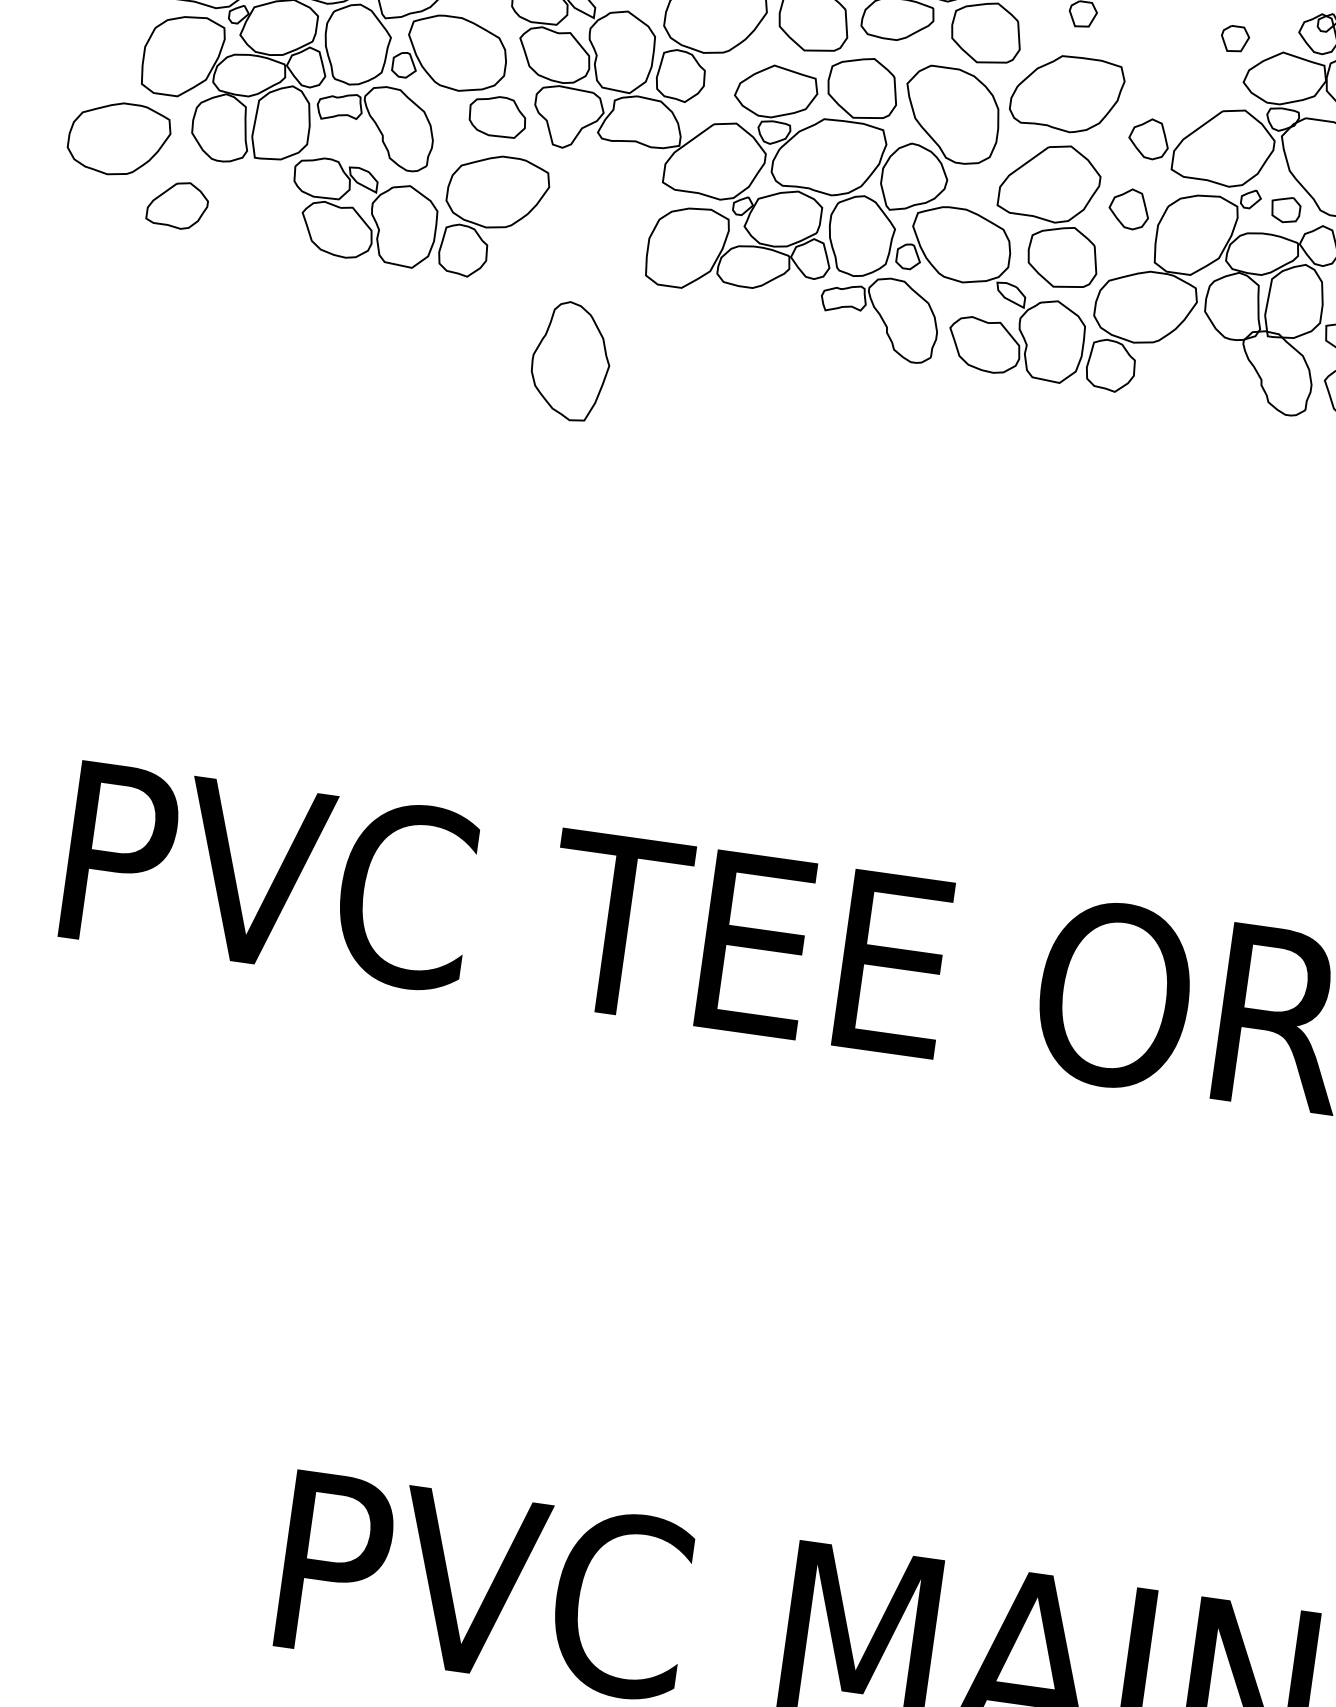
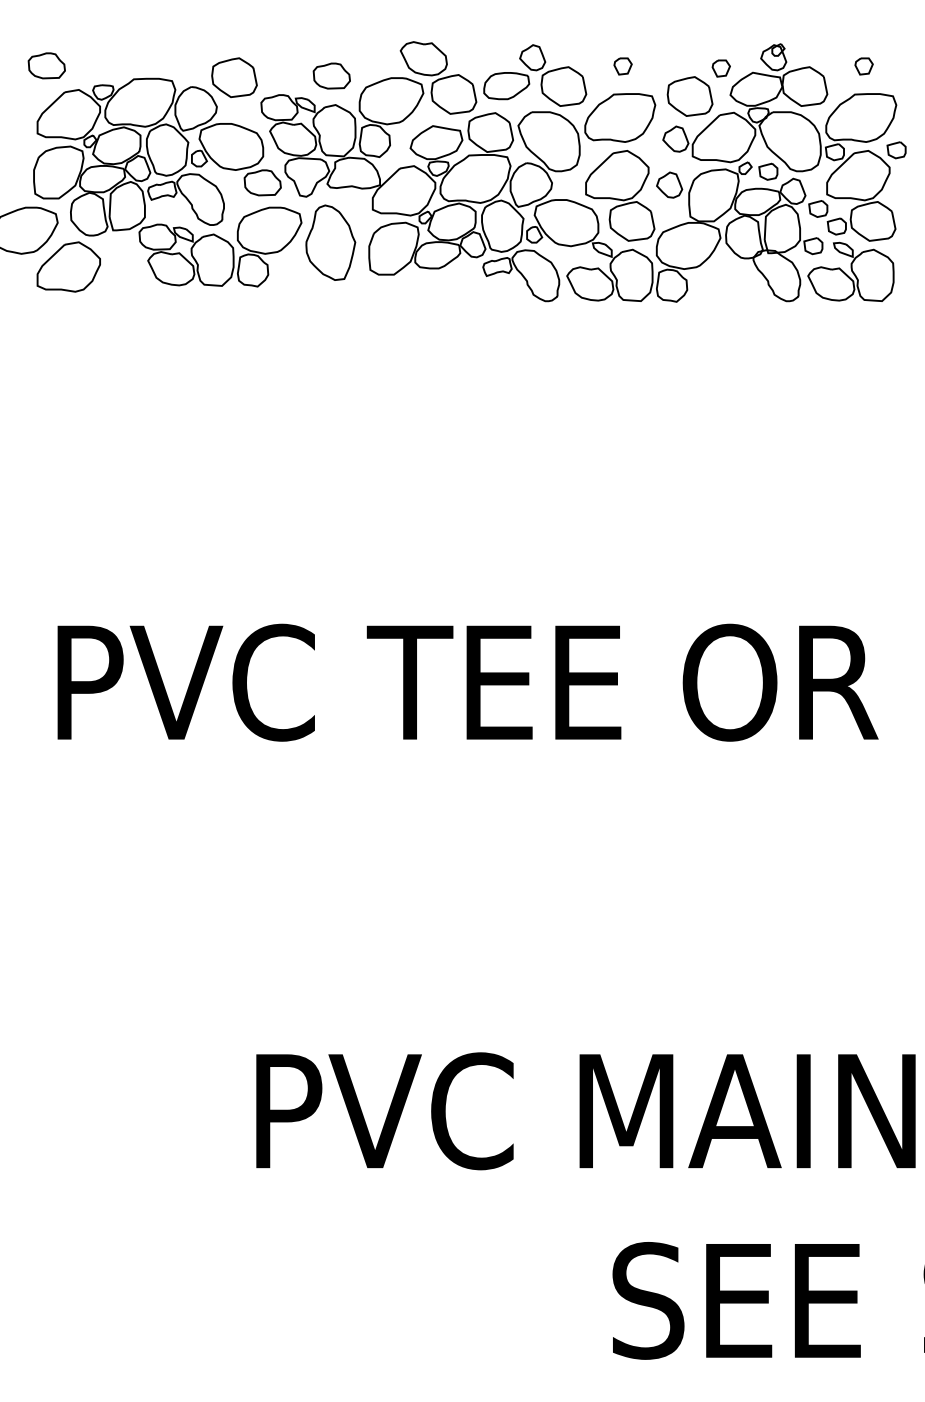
part: (1179, 75) -> (689, 96), added
part: (177, 204) -> (68, 266), size x1.67
part: (570, 360) -> (330, 242), moved

